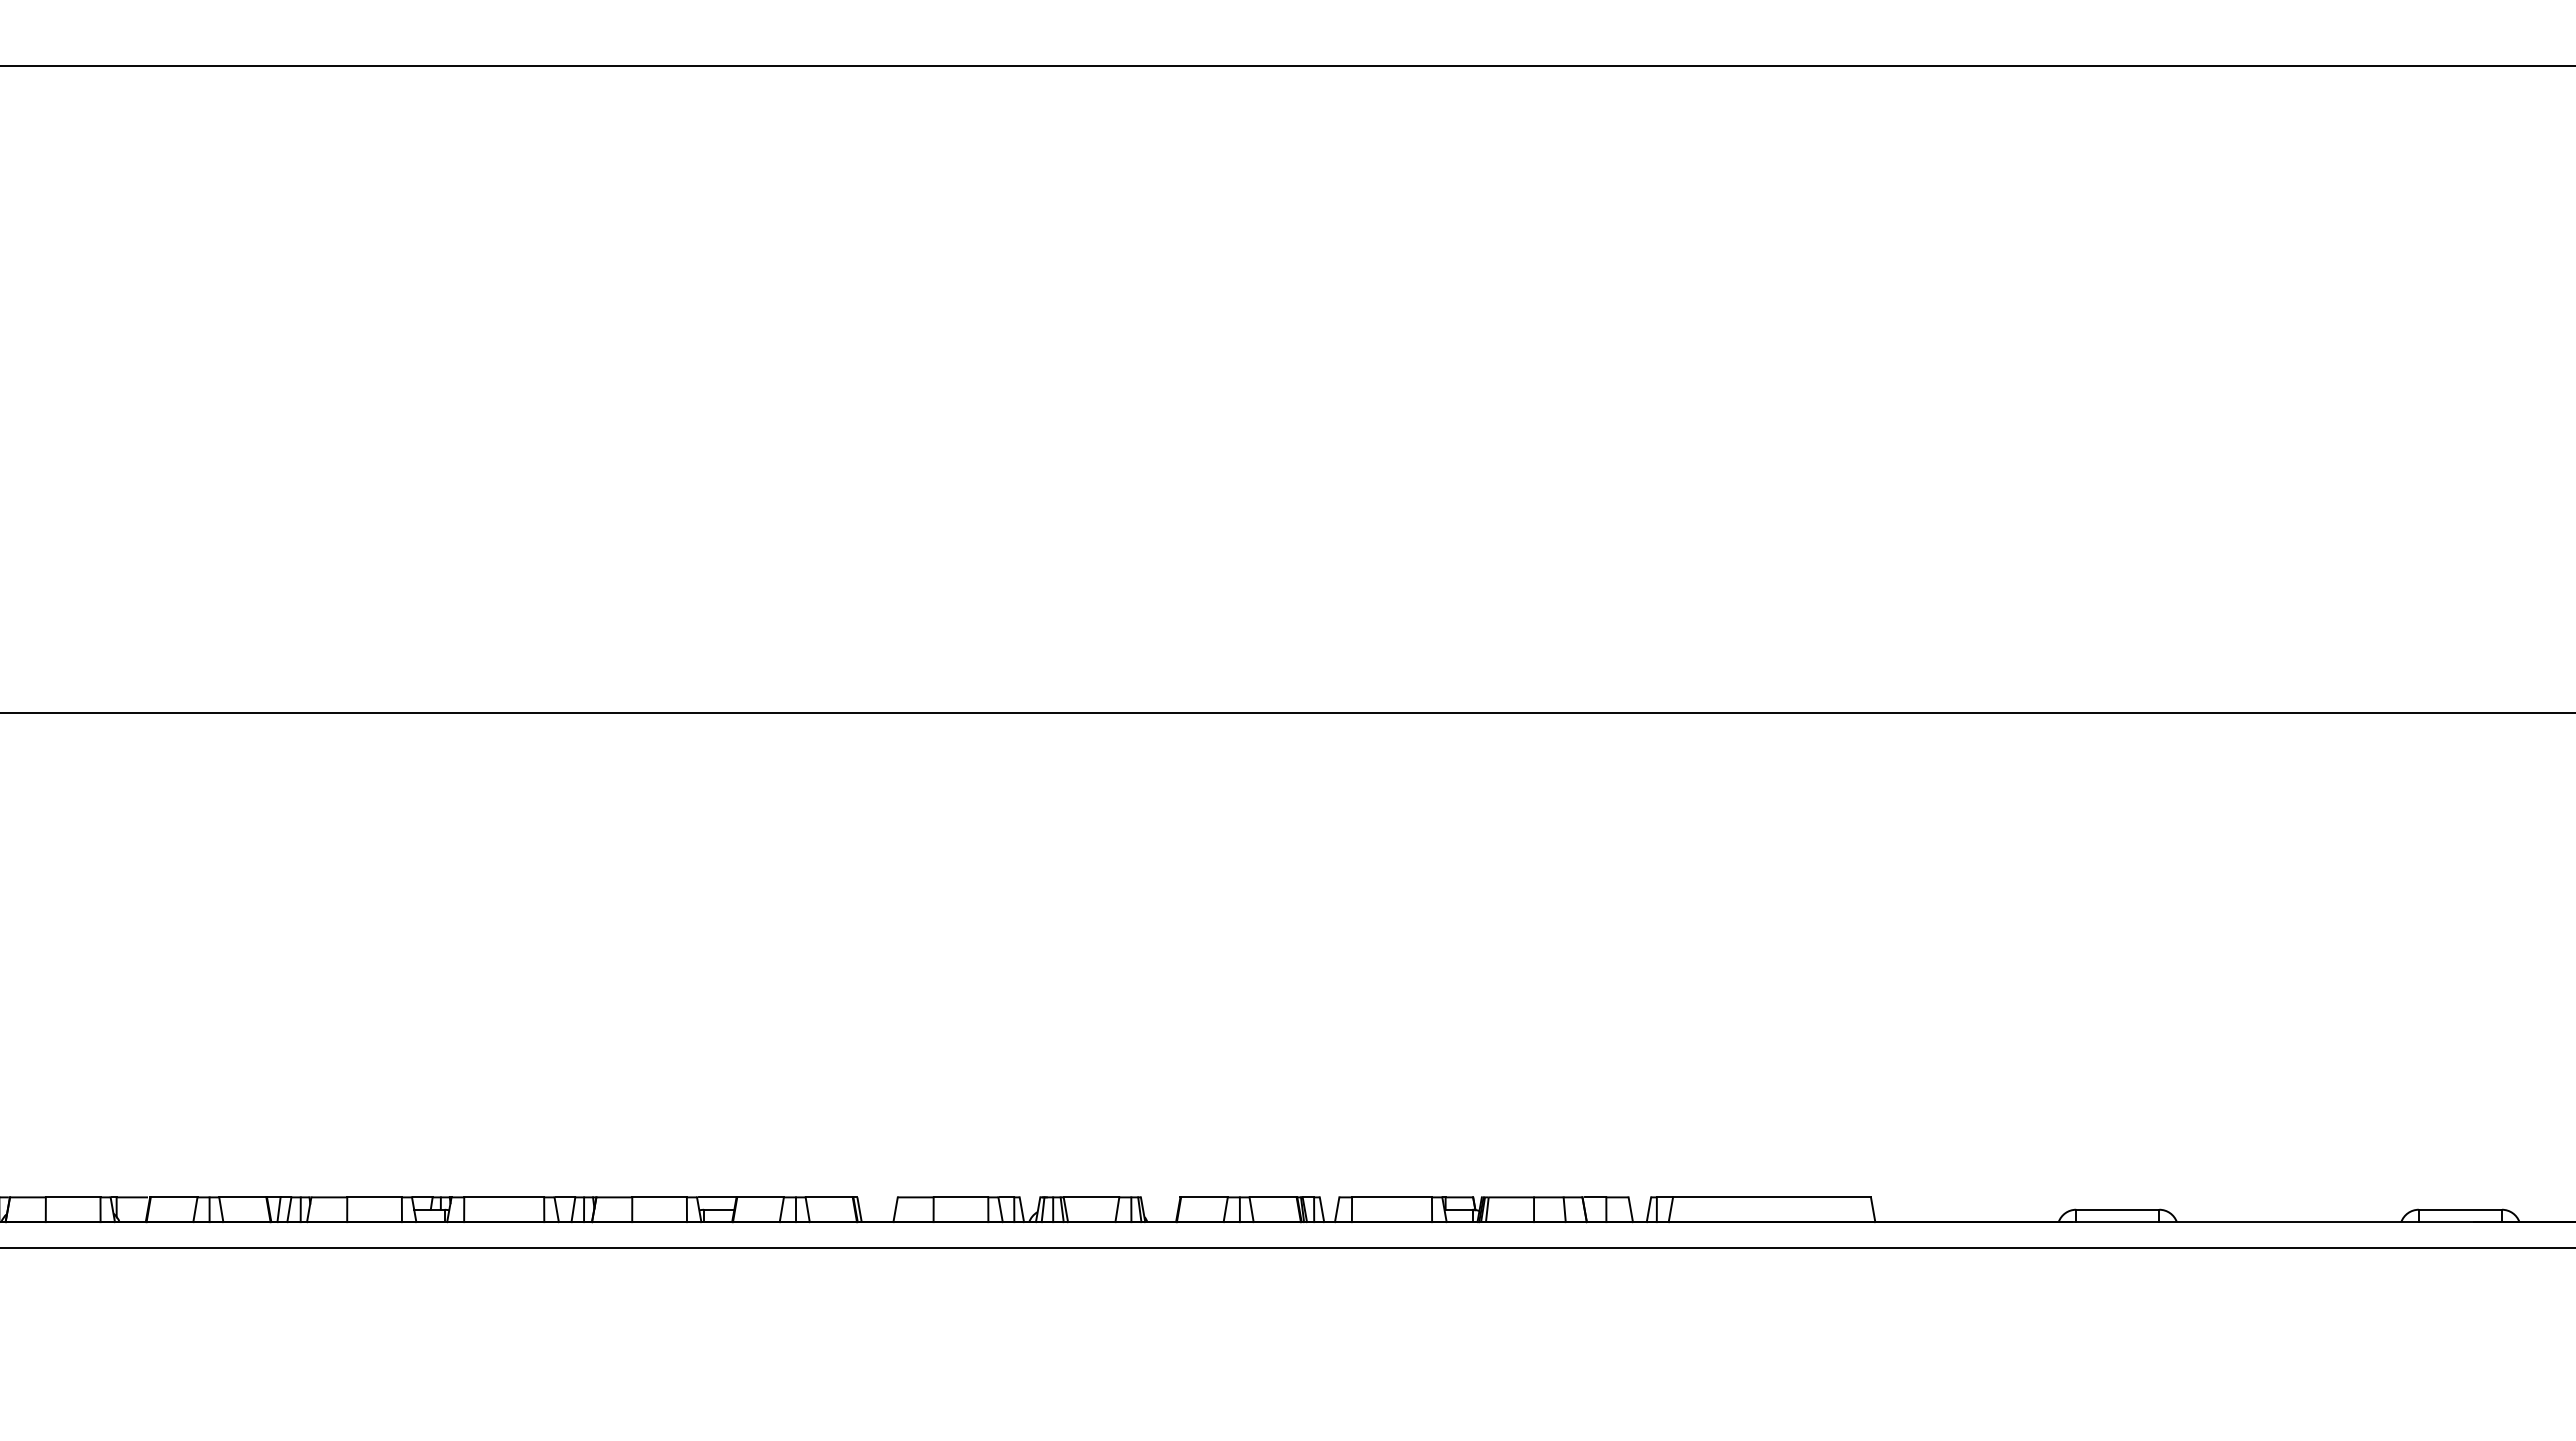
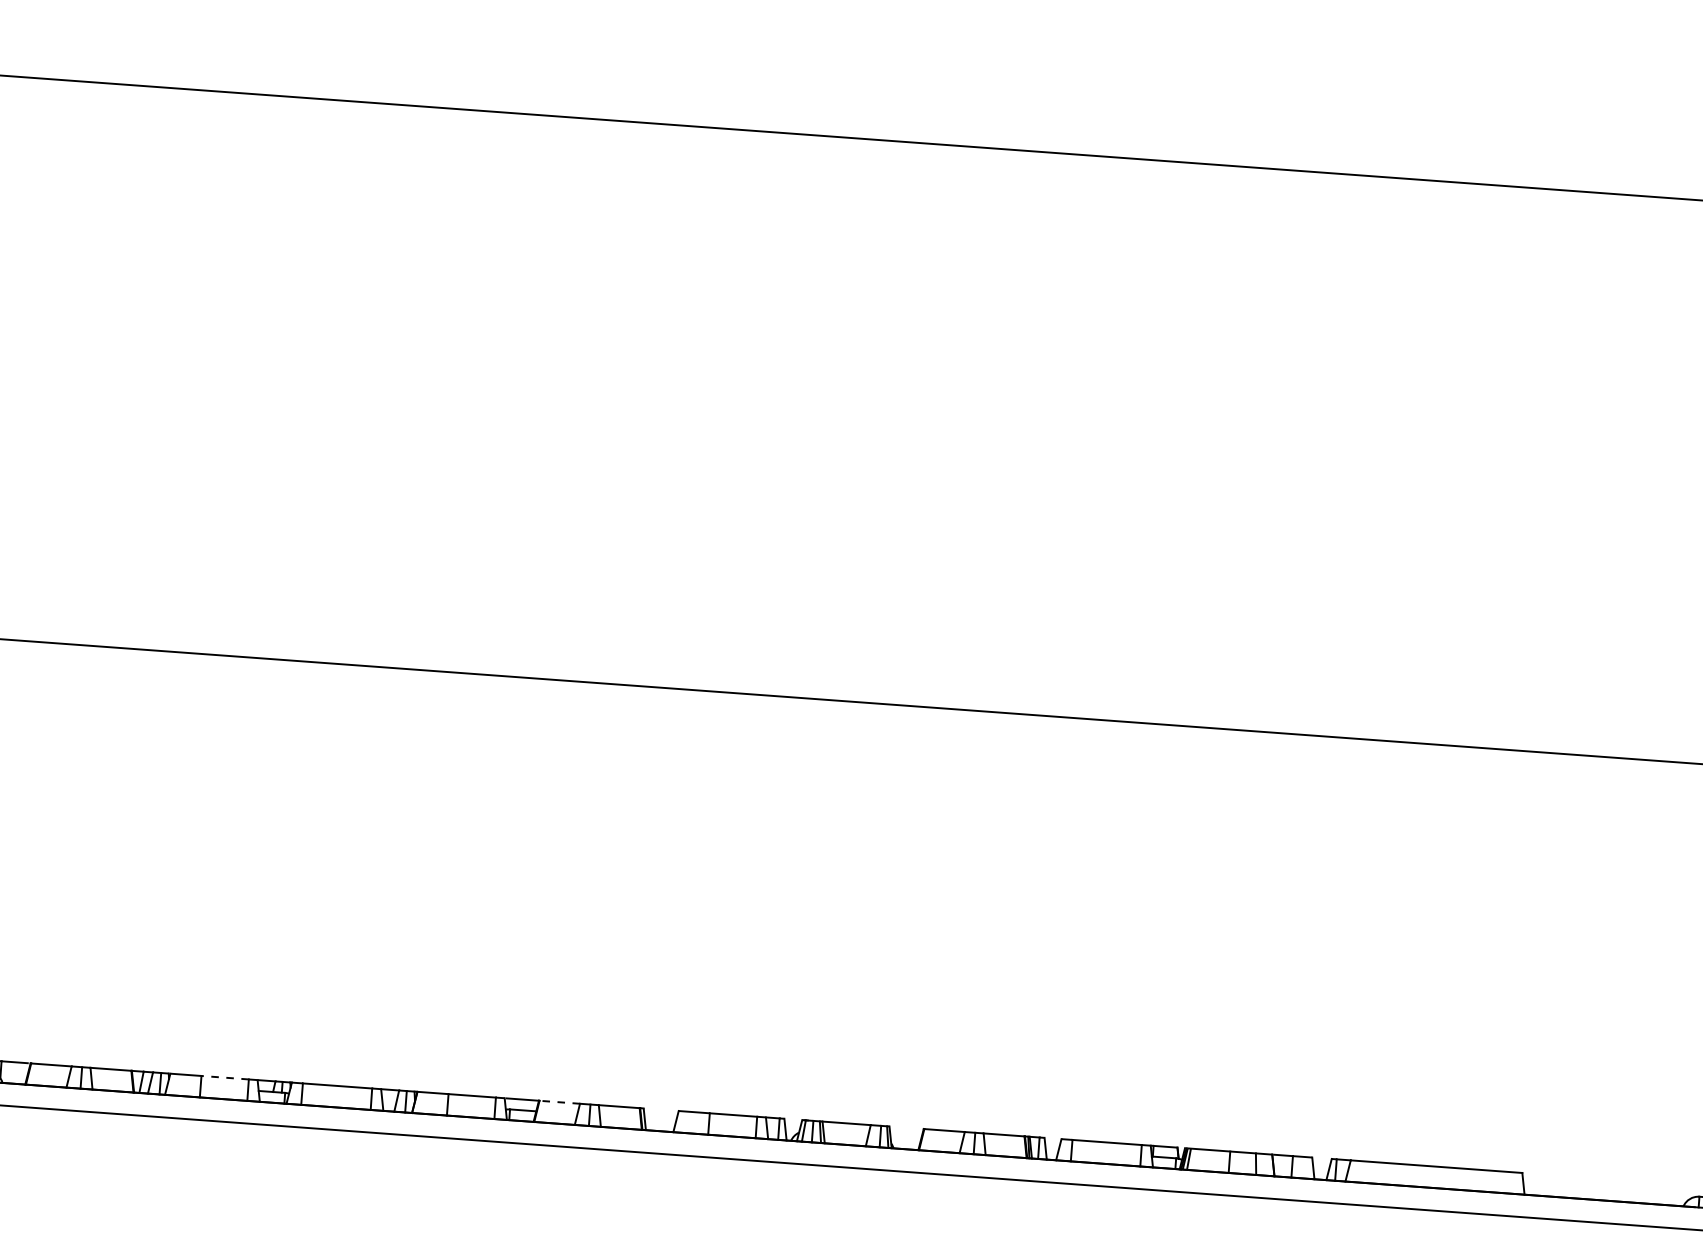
line: (374, 1197) -> (225, 1077), solid -> dashed
line: (760, 1197) -> (559, 1102), solid -> dashed

